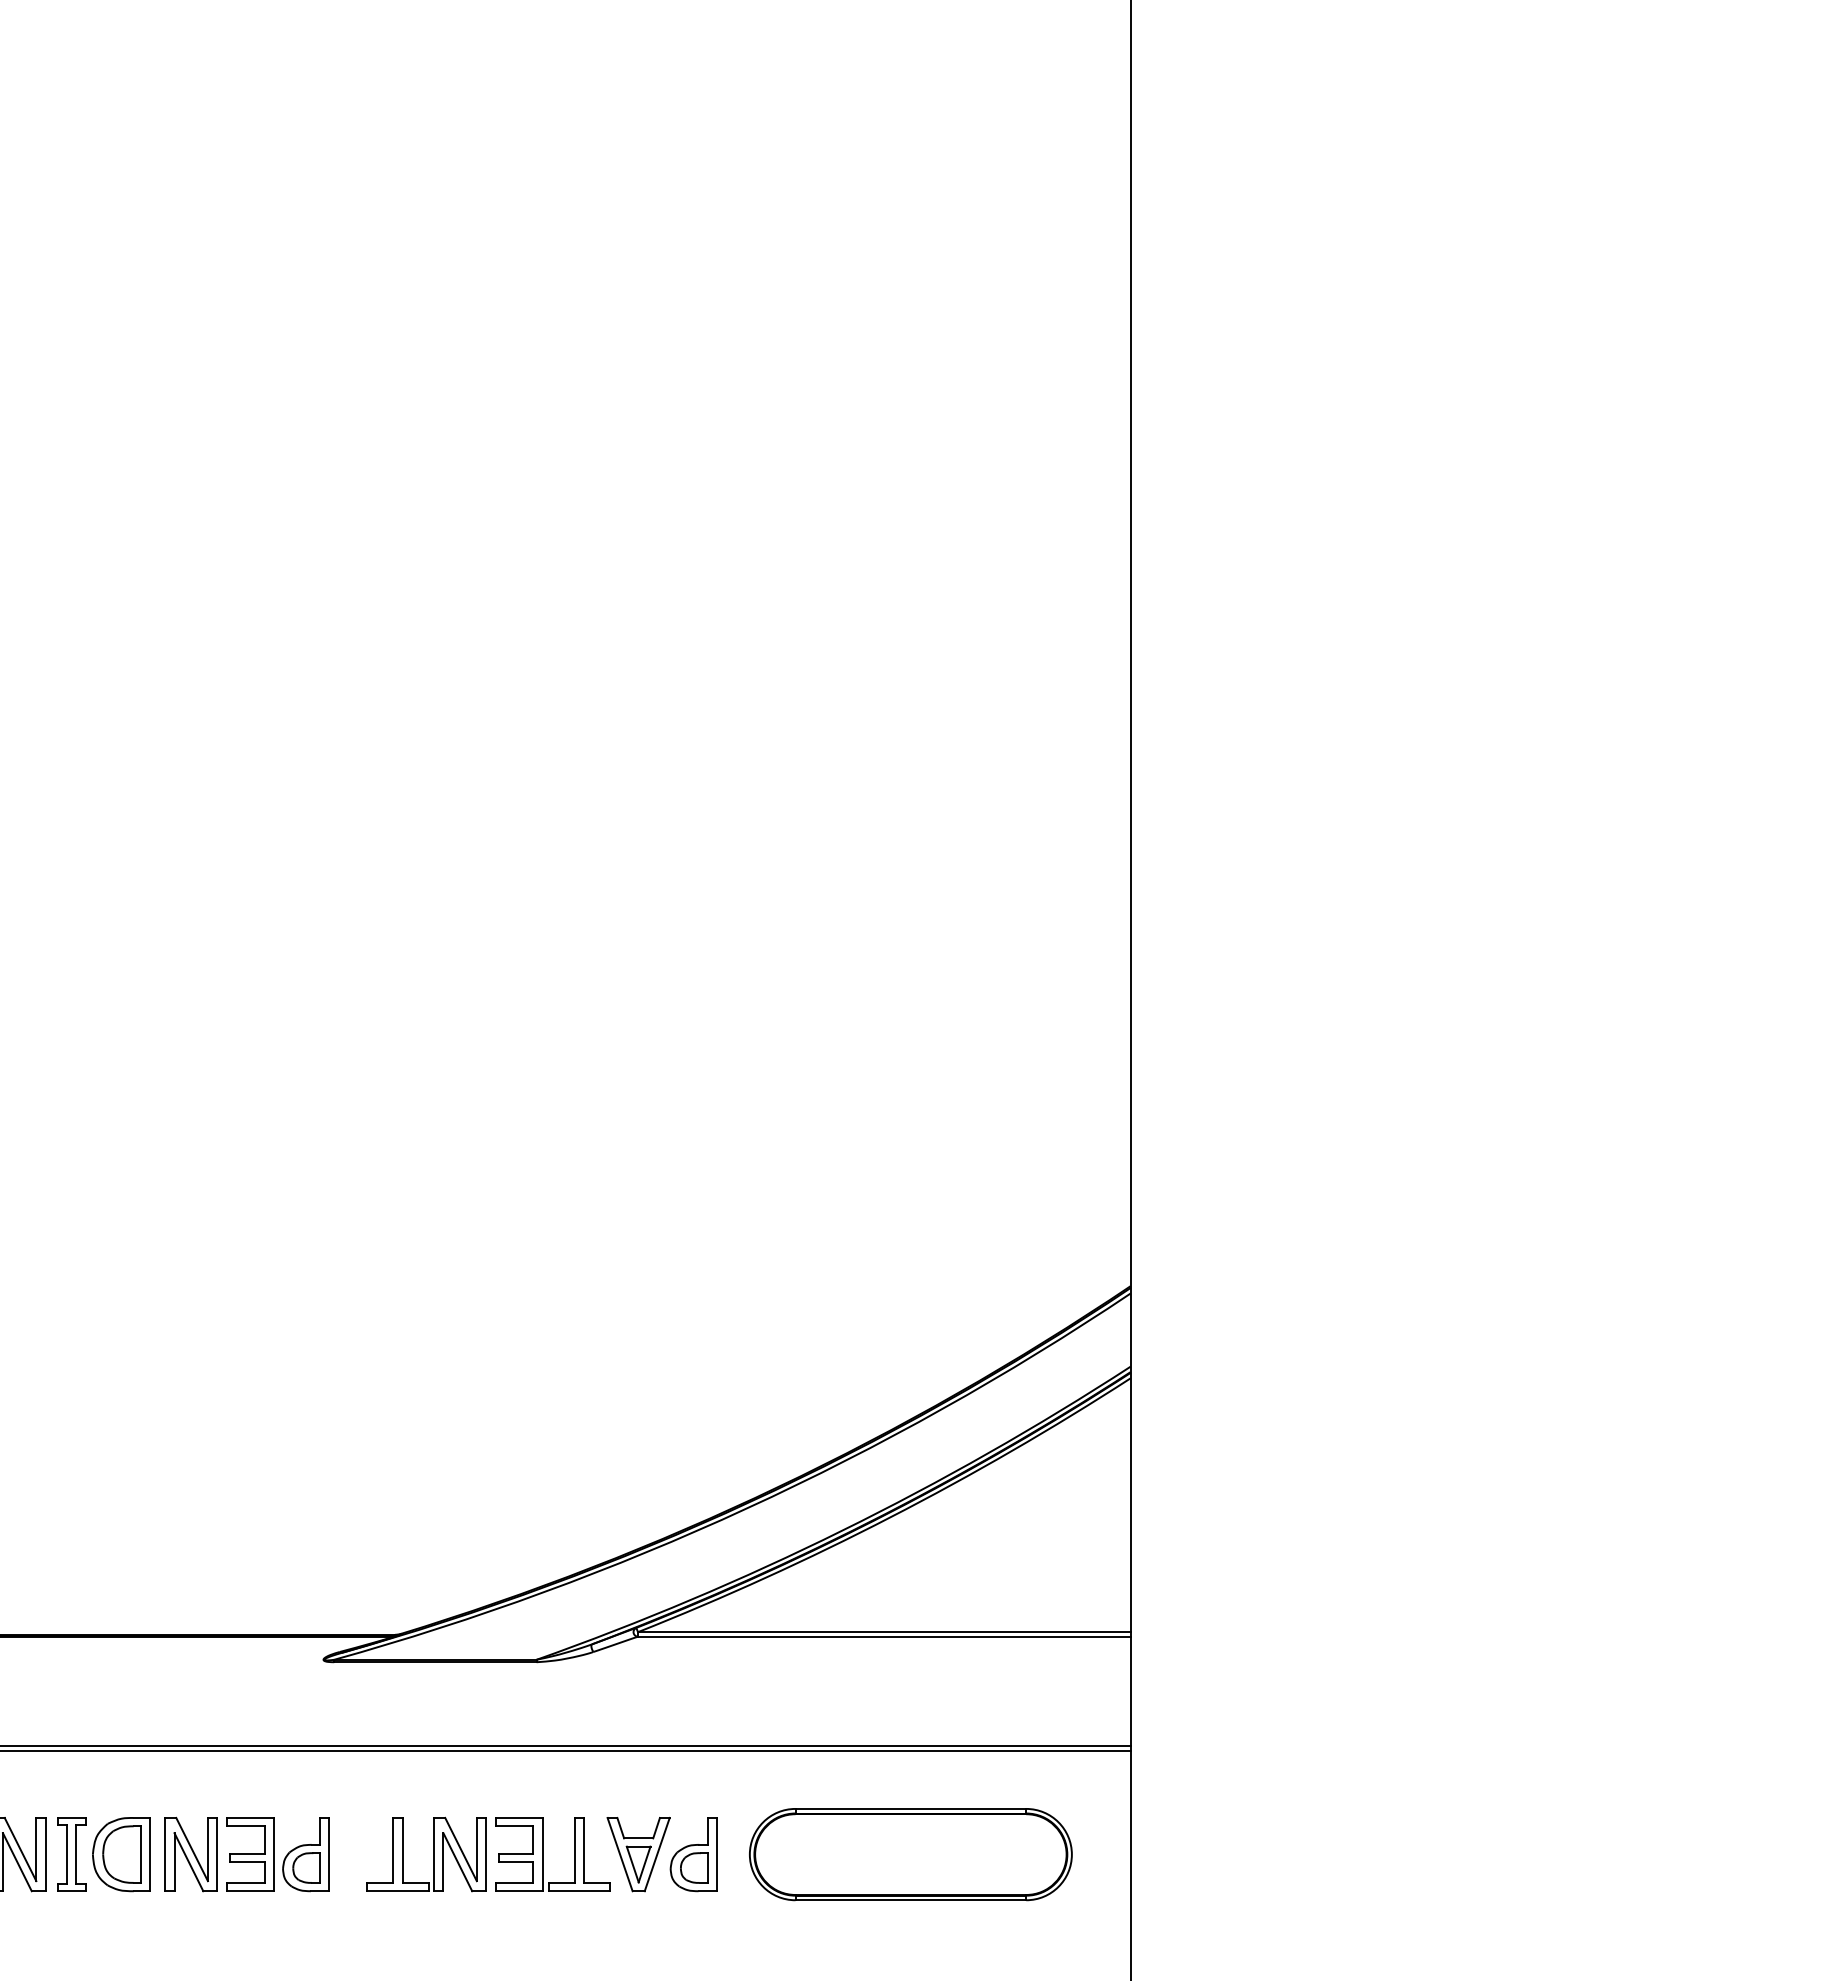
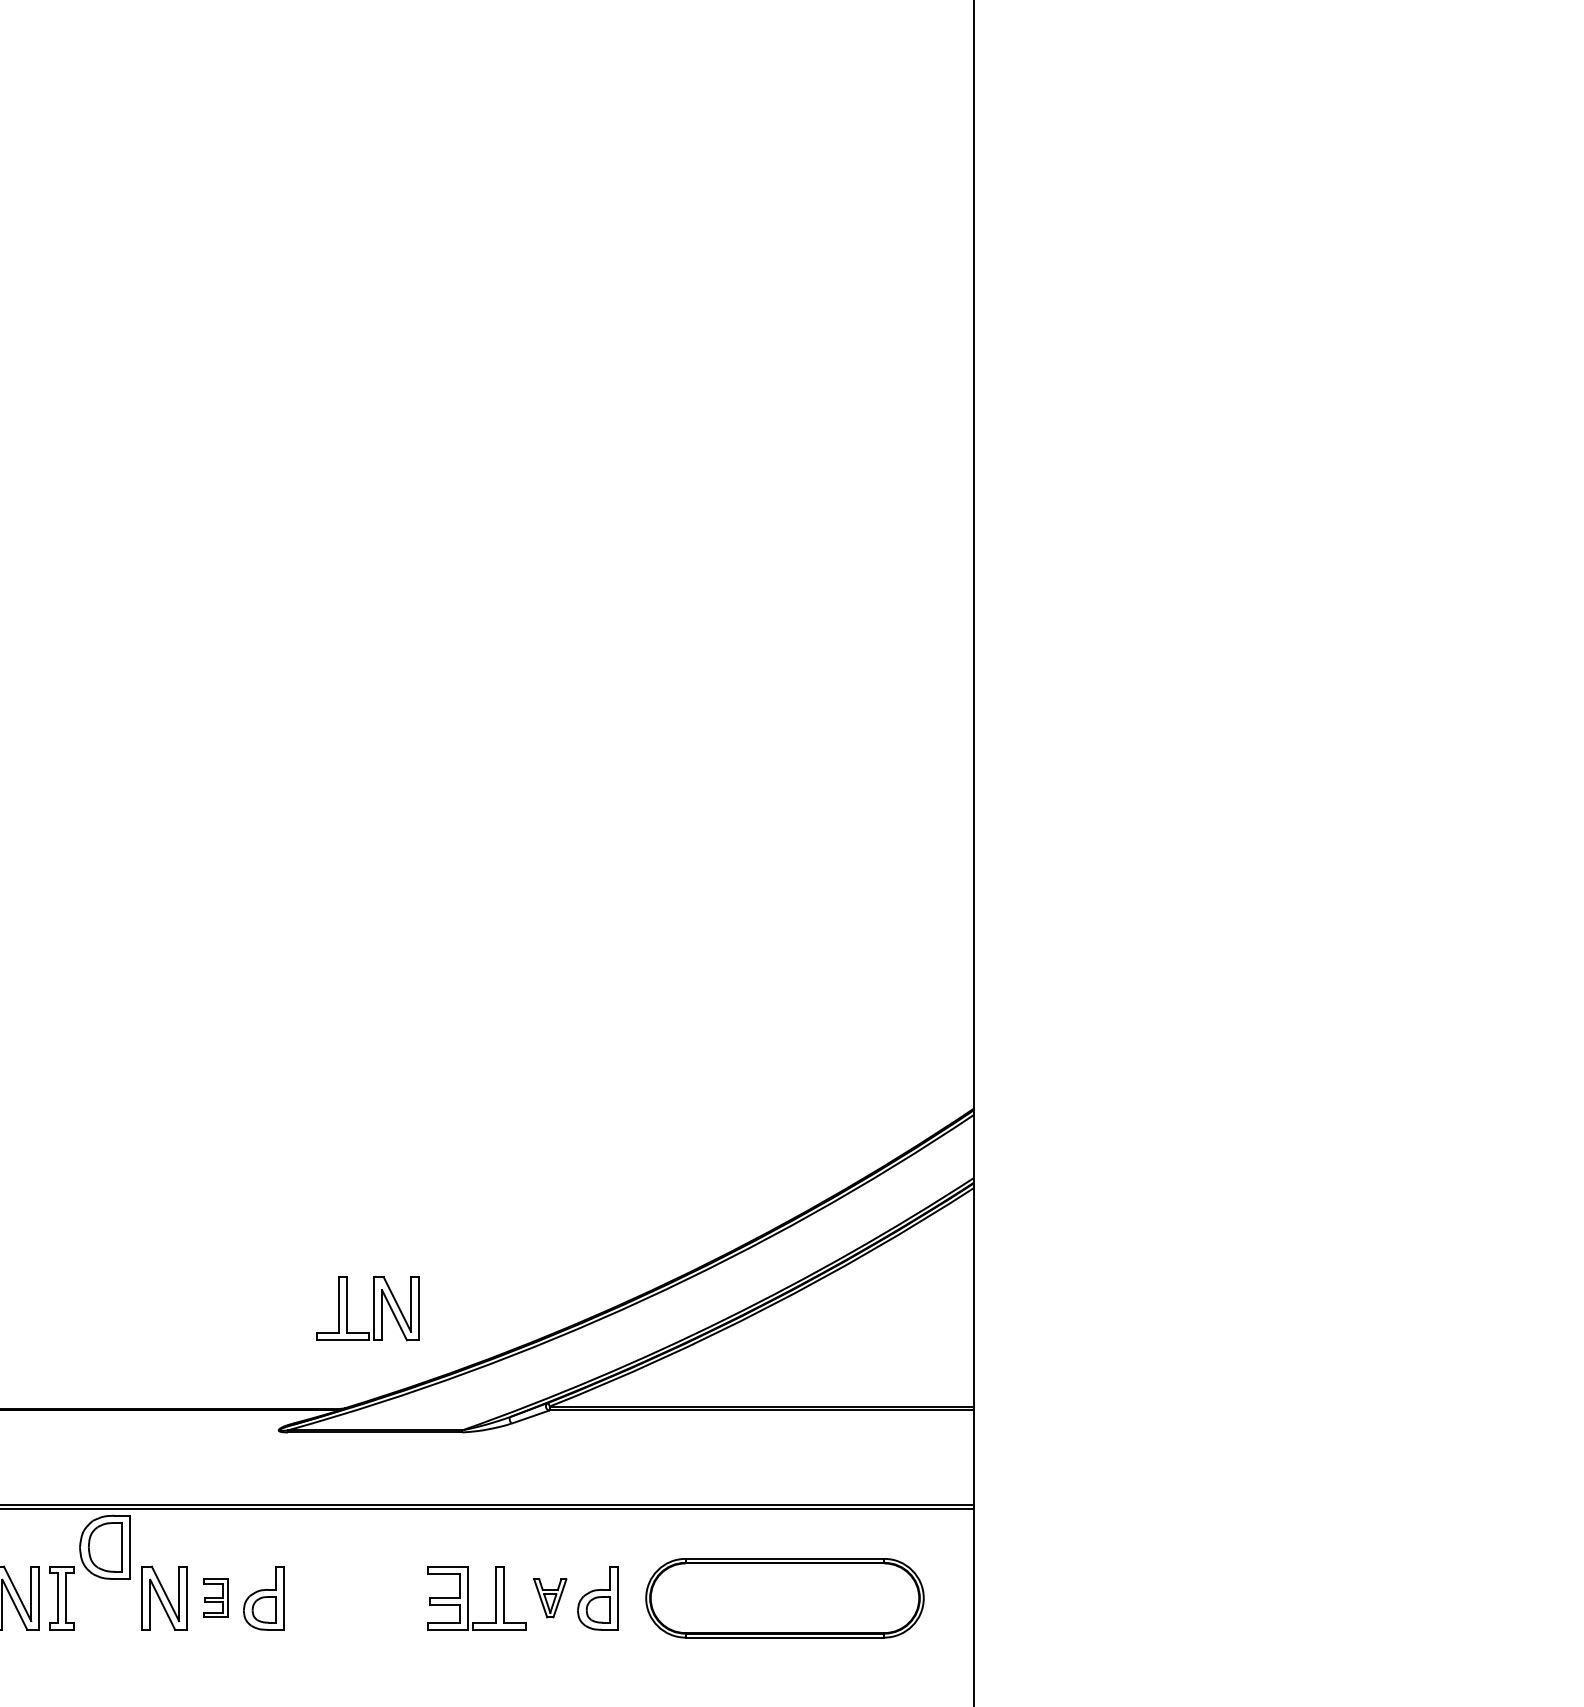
part: (121, 1854) -> (104, 1547), moved
part: (250, 1854) -> (215, 1598), size x0.6
part: (433, 1854) -> (373, 1308), moved
part: (638, 1854) -> (550, 1598), size x0.6

